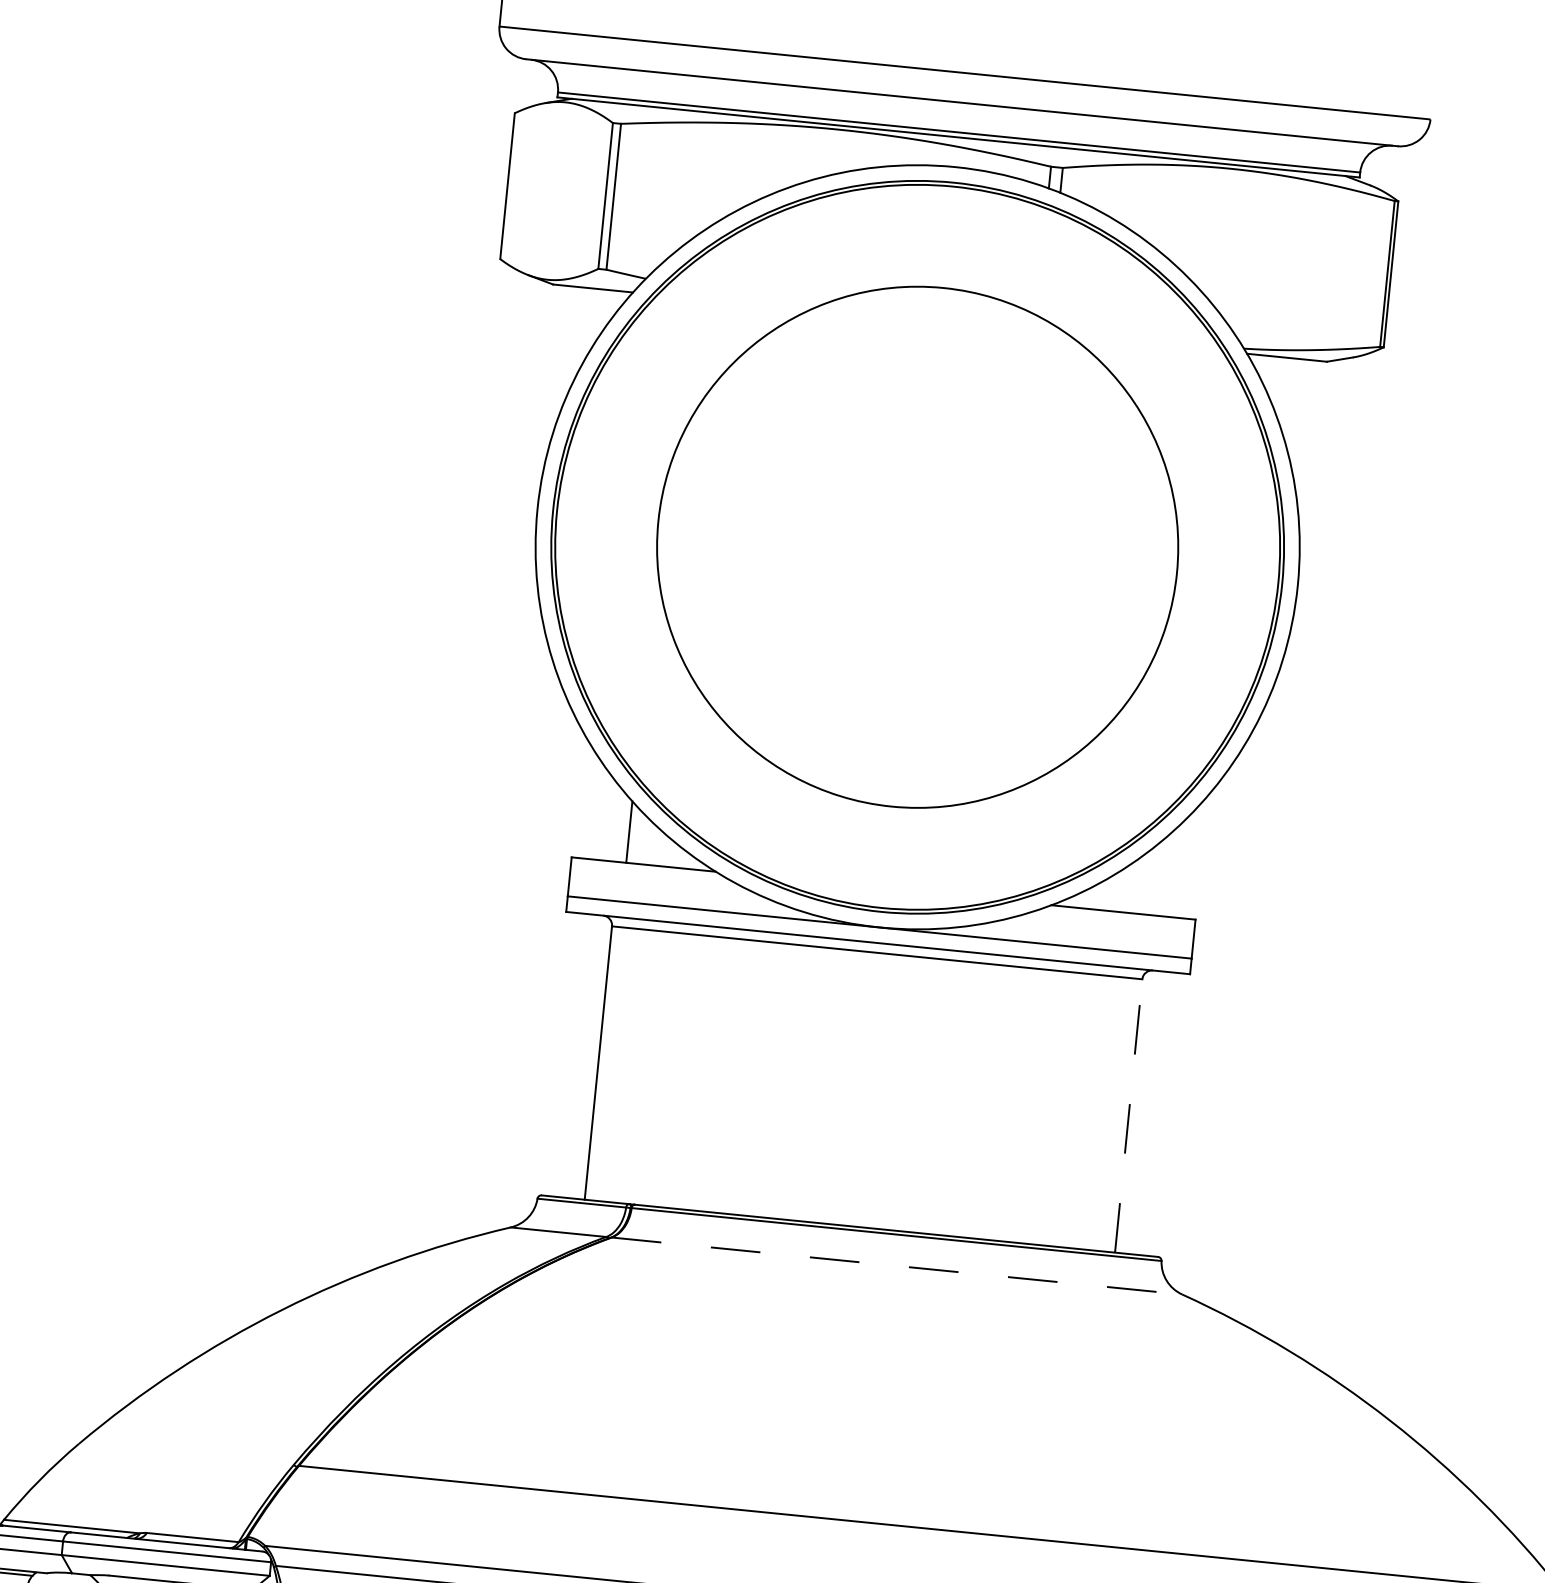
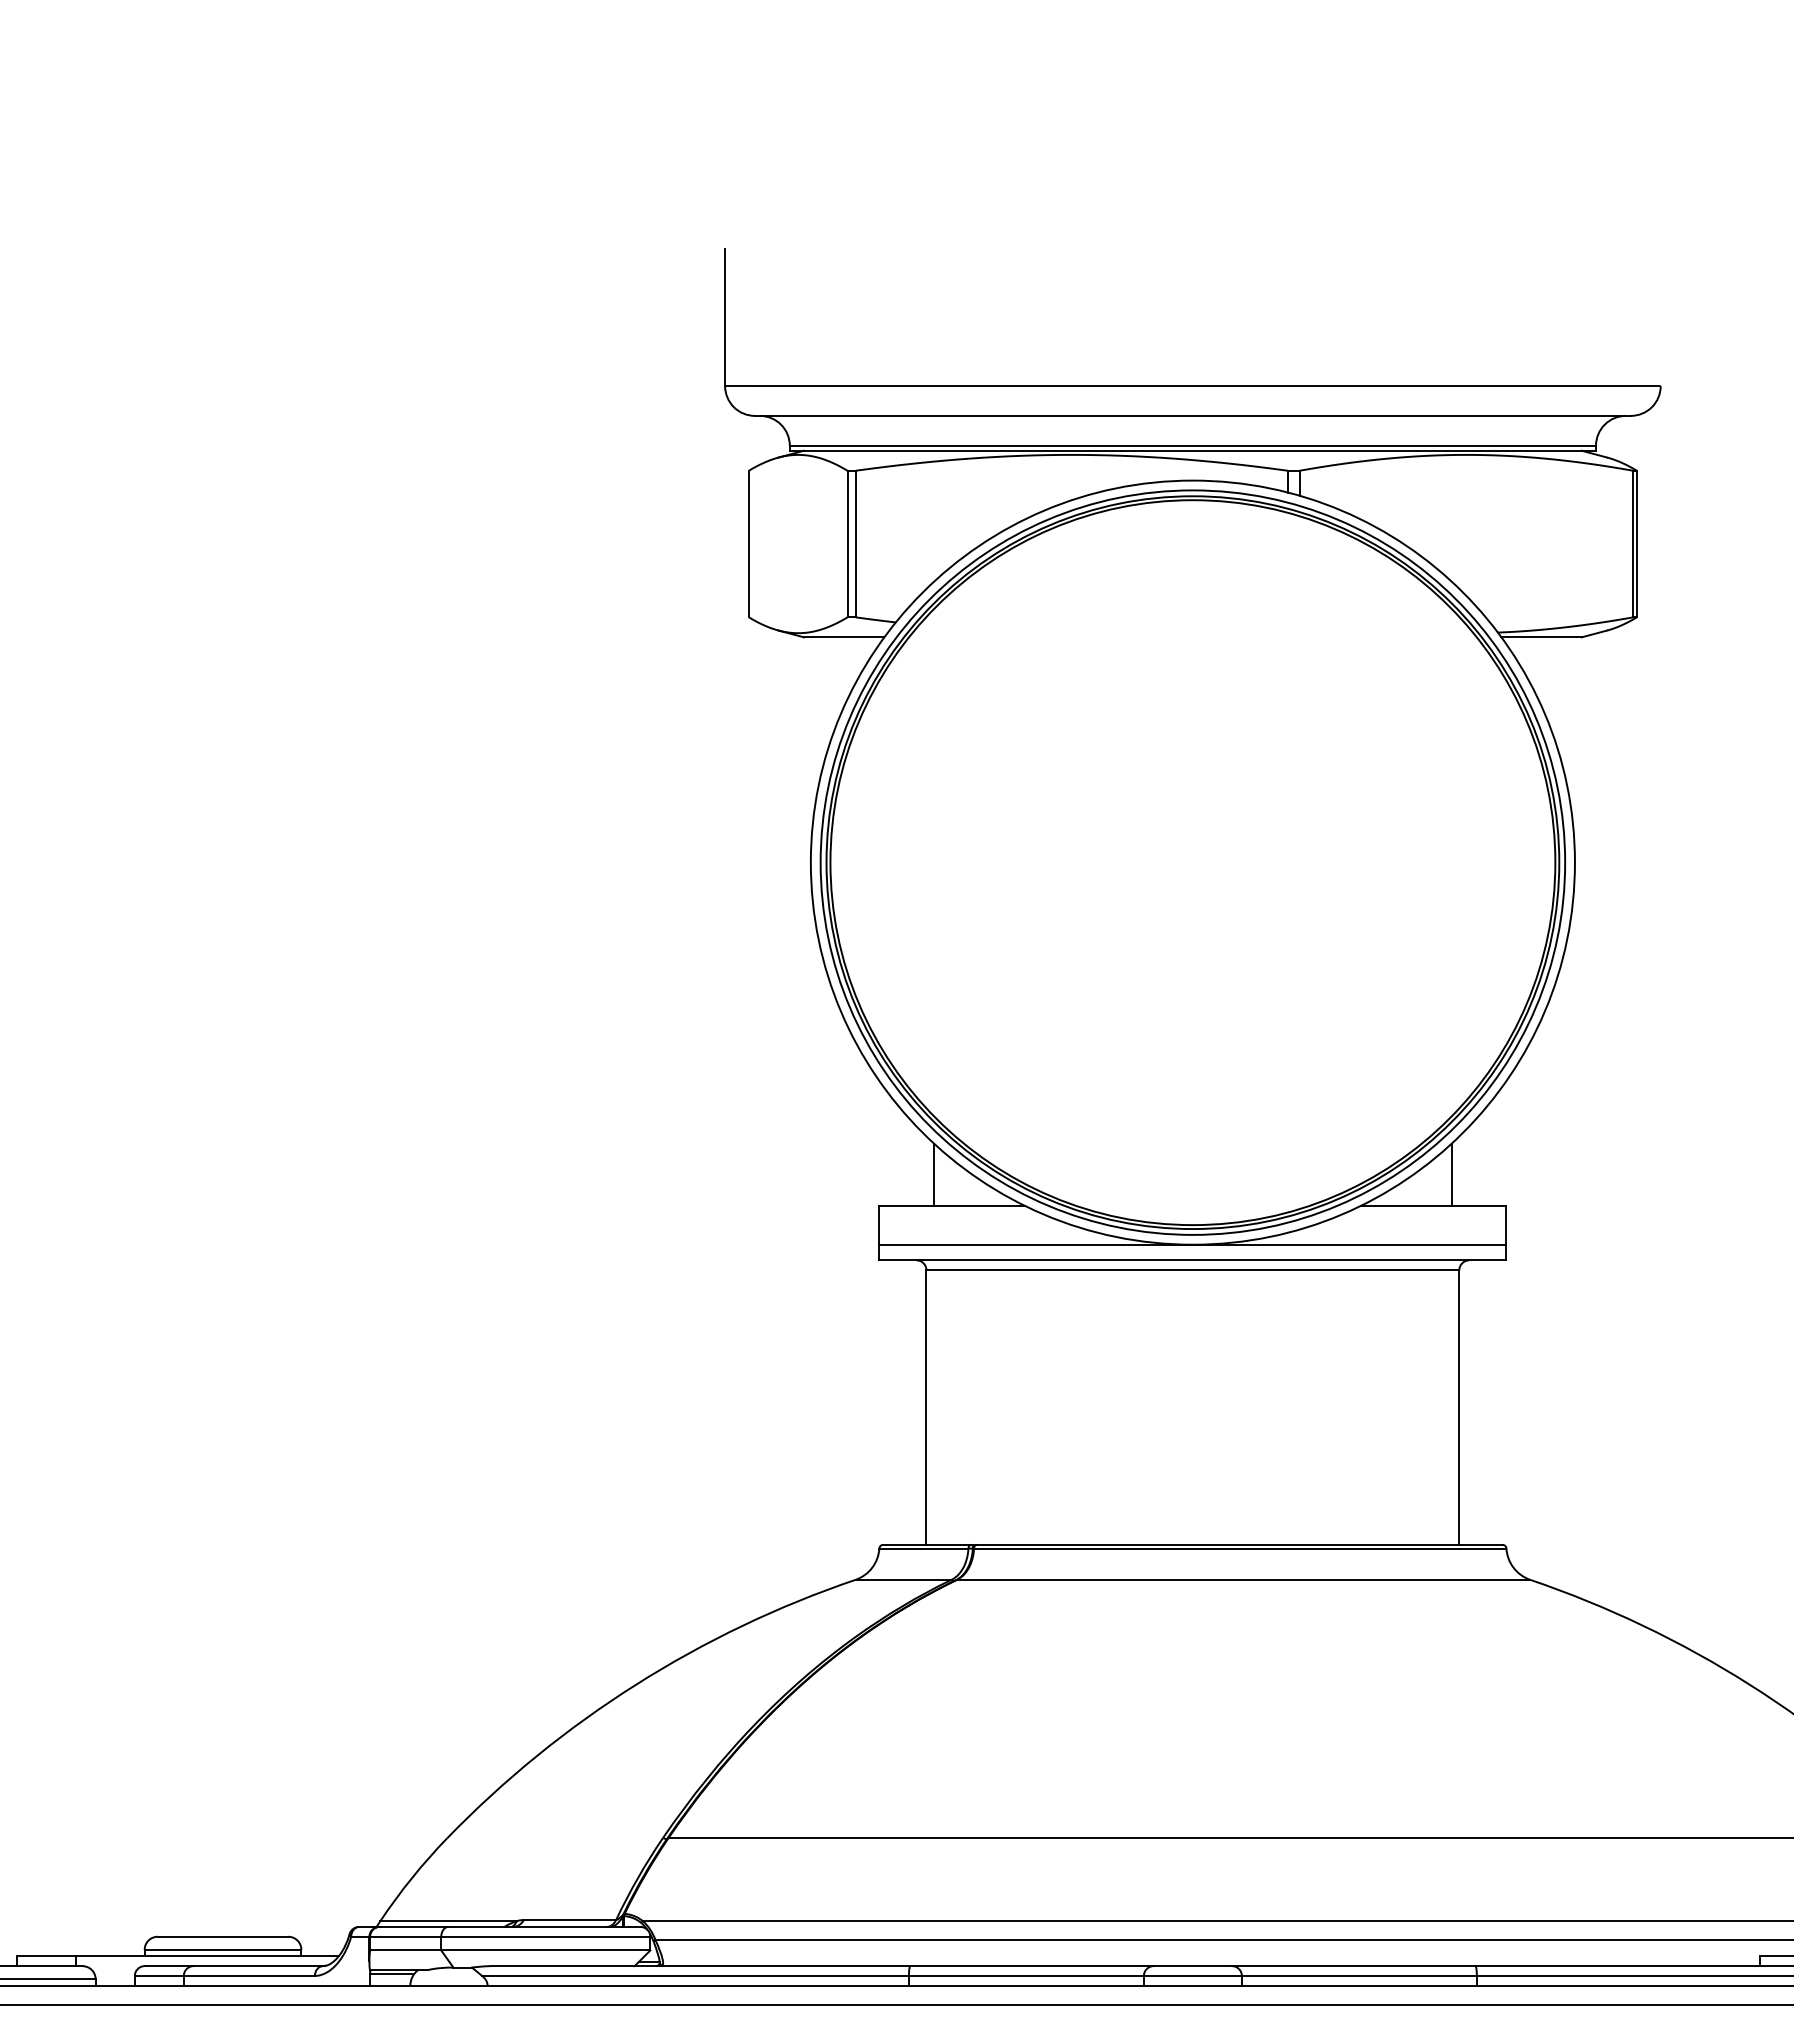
circle: (917, 547) -> (1192, 862), size x1.43
line: (1144, 883) -> (1451, 1174), added
line: (1128, 1115) -> (1459, 1407), dashed -> solid
line: (896, 1265) -> (1243, 1579), dashed -> solid

